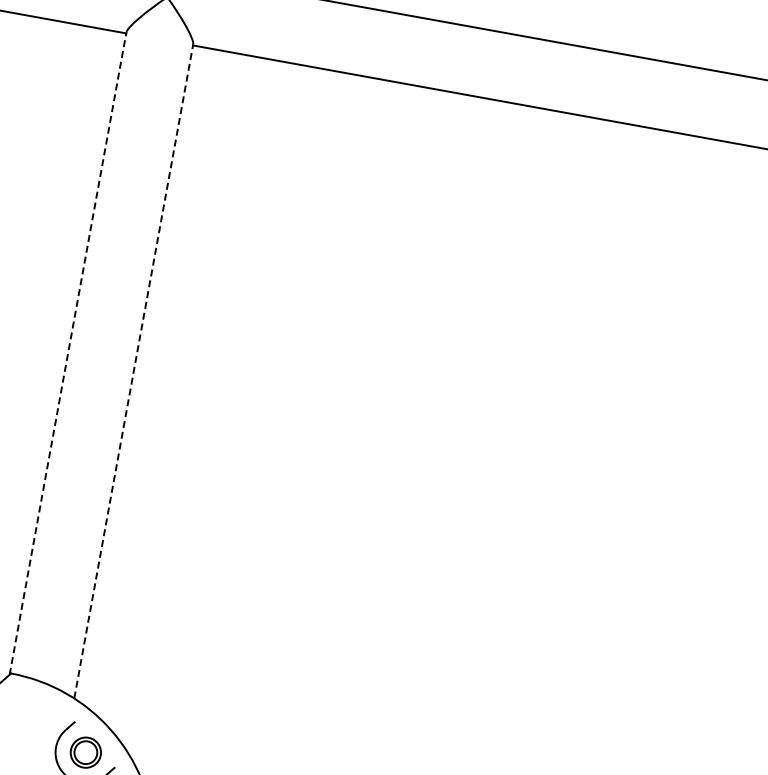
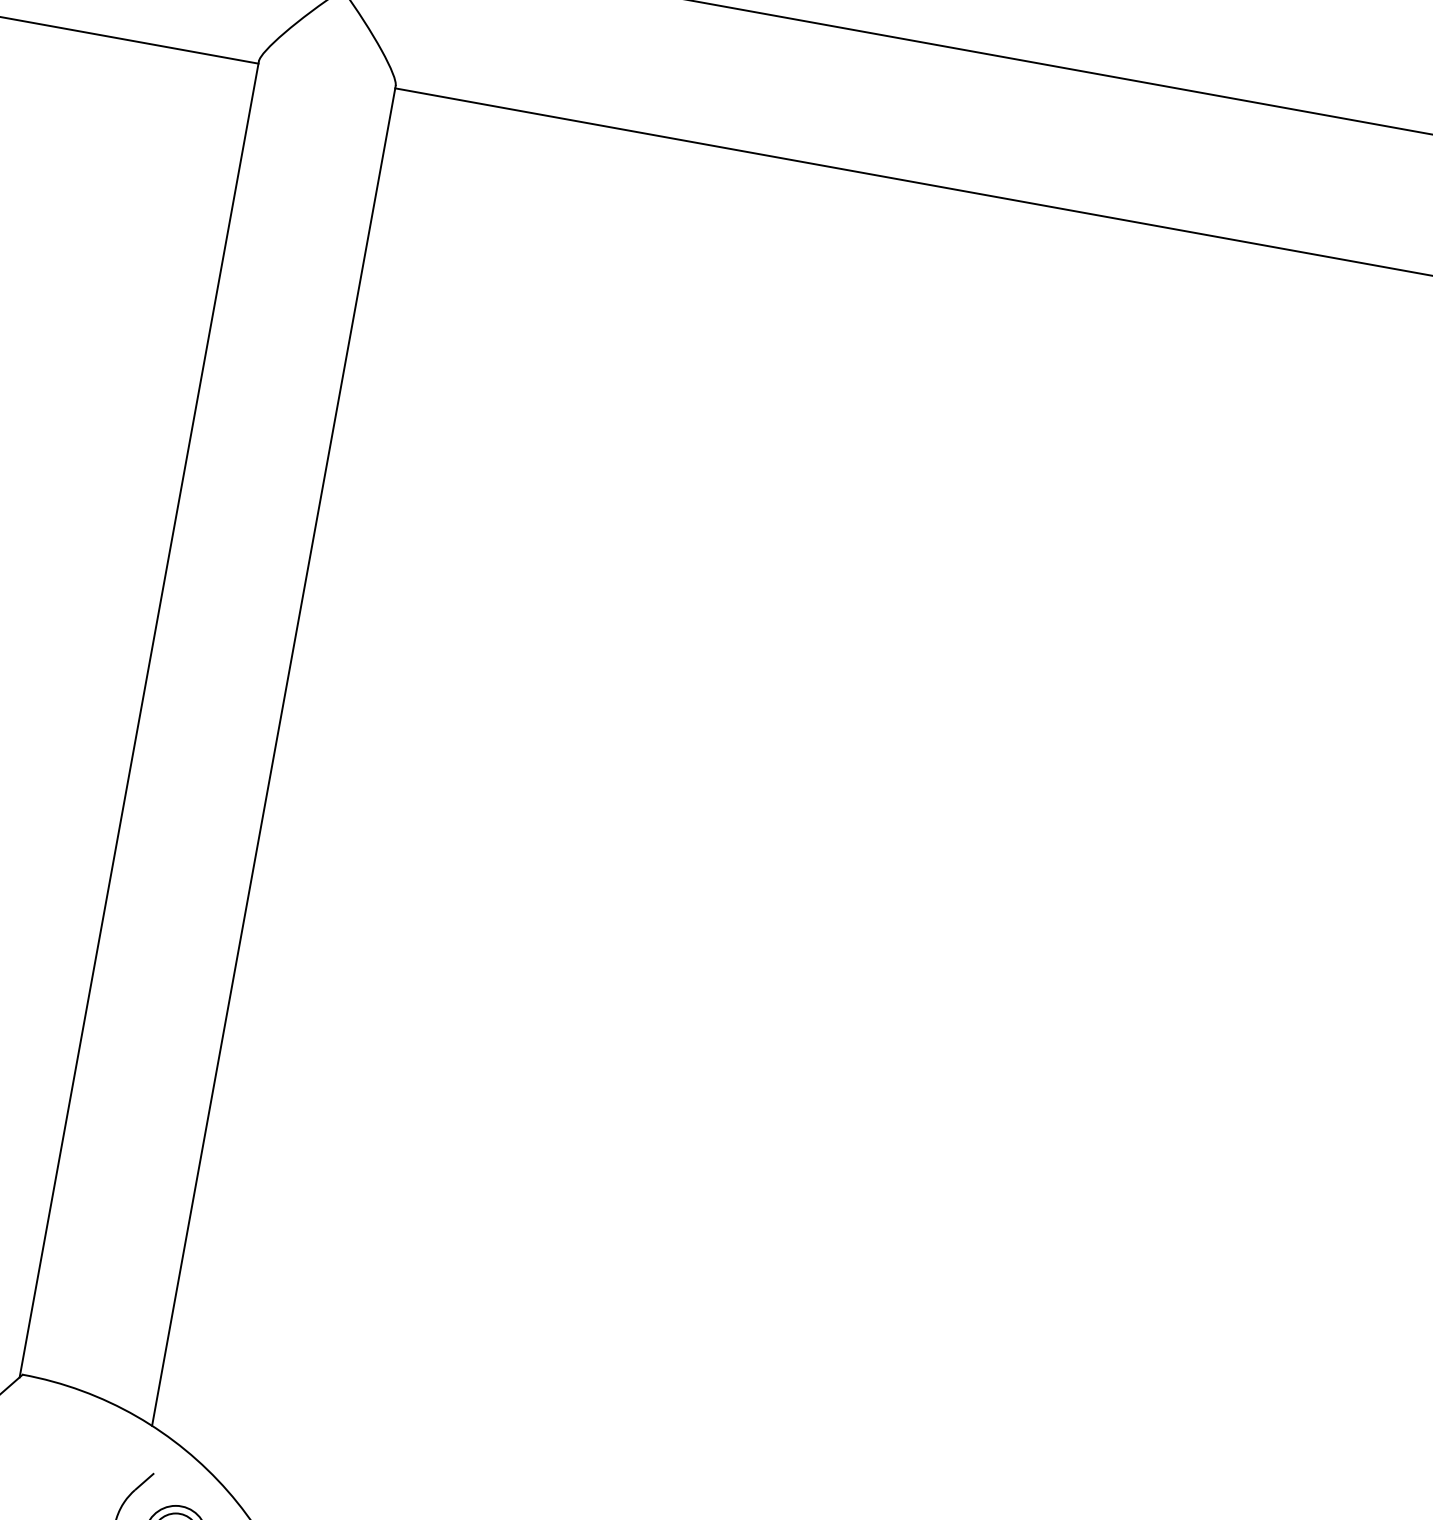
line: (68, 353) -> (140, 719), dashed -> solid
line: (133, 370) -> (273, 754), dashed -> solid

